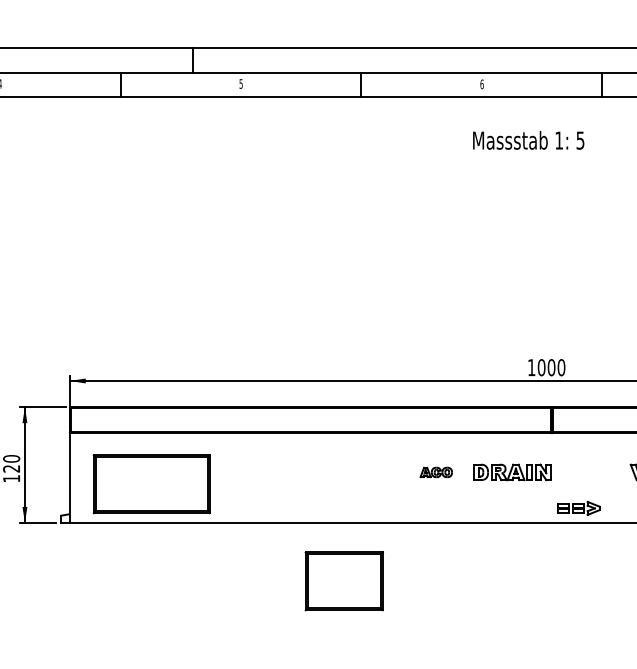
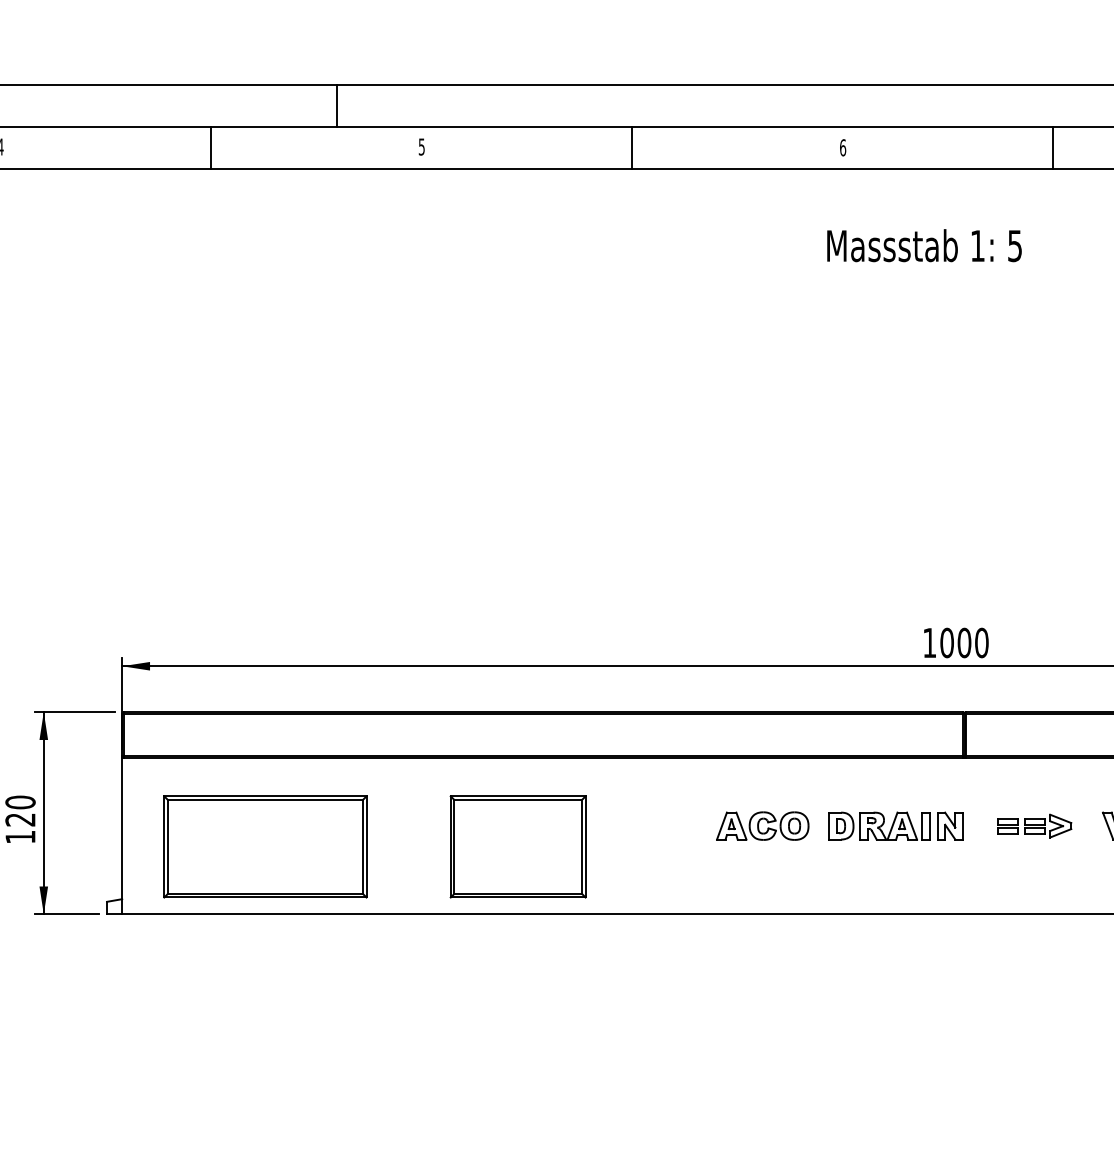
part: (436, 472) -> (763, 826), size x1.67
part: (578, 507) -> (1034, 824), moved
part: (343, 581) -> (516, 847), moved

